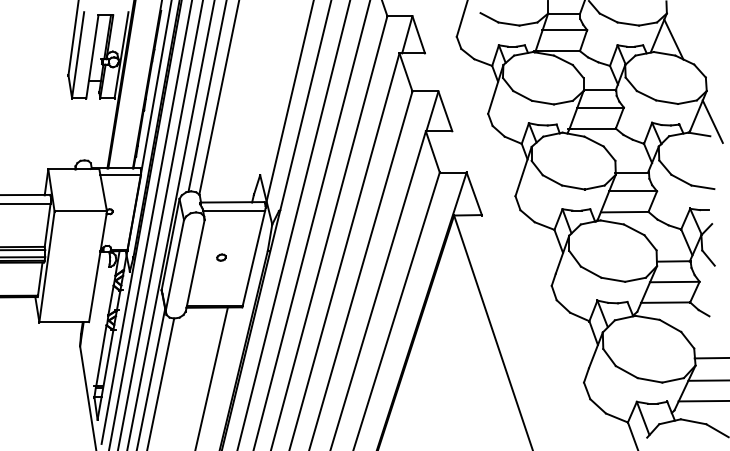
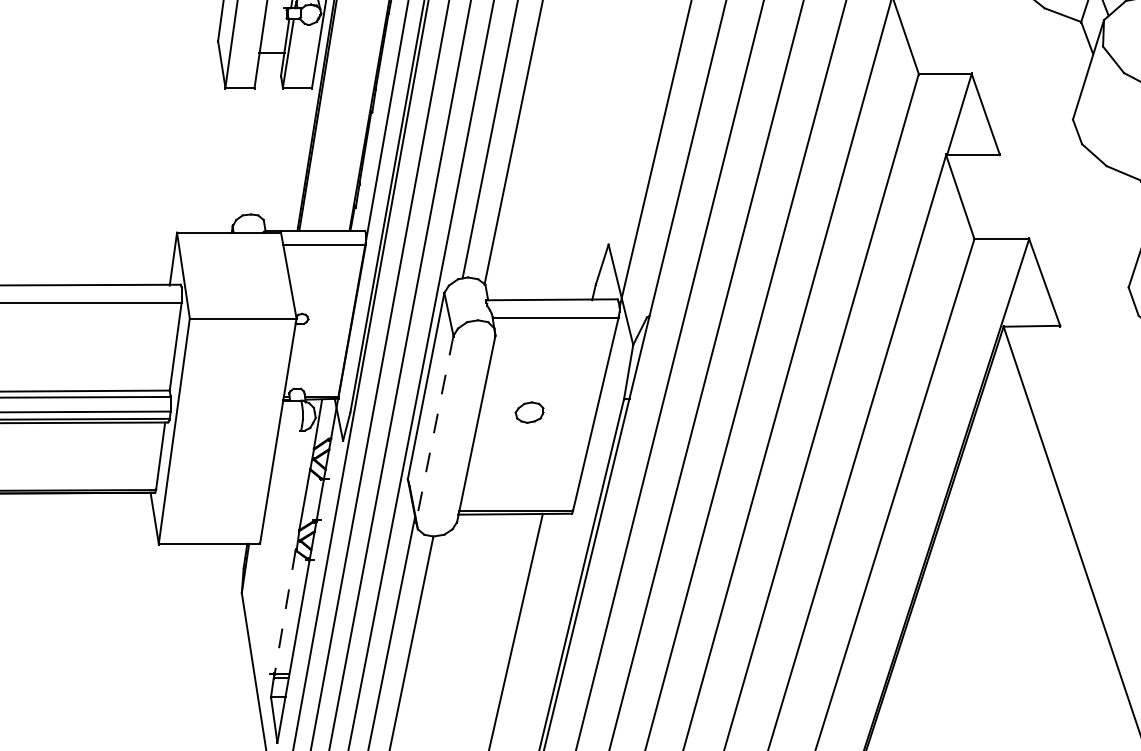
part: (221, 257) -> (529, 412), size x1.6
line: (174, 265) -> (434, 428), solid -> dashed
line: (101, 355) -> (285, 611), solid -> dashed

